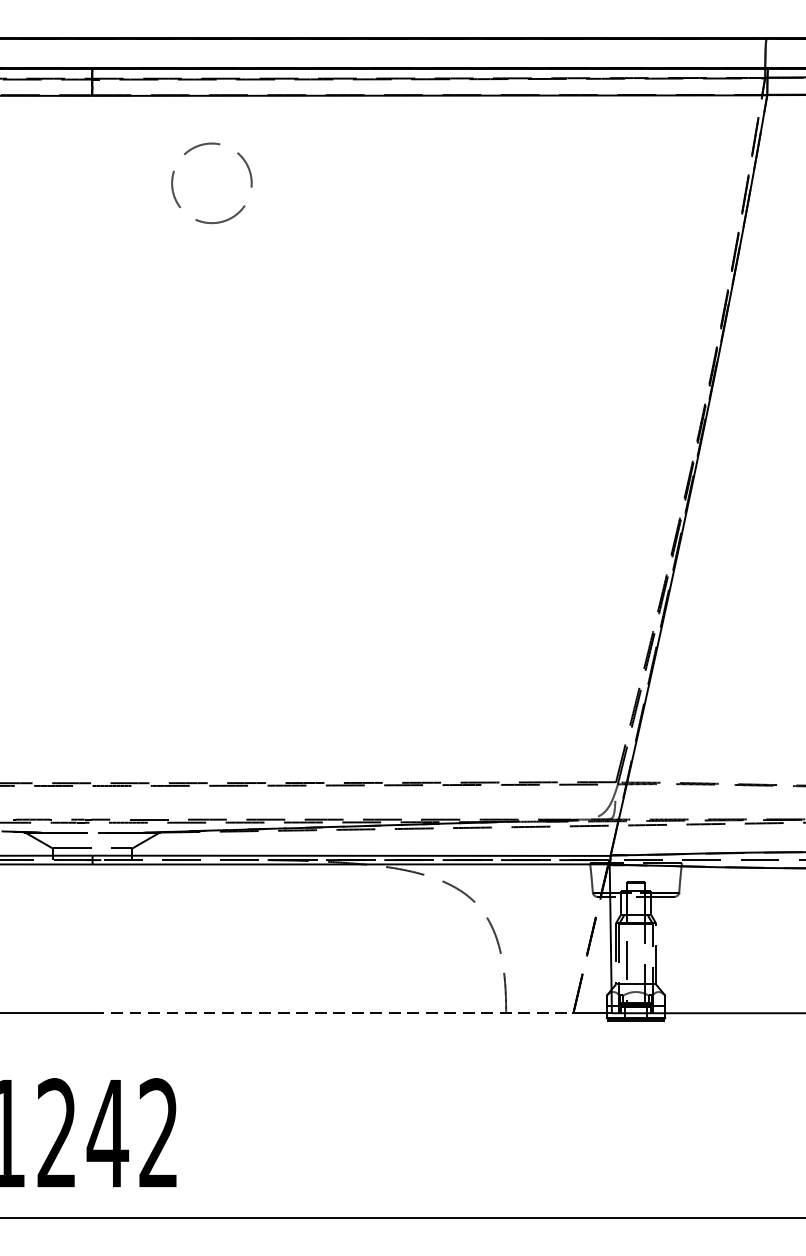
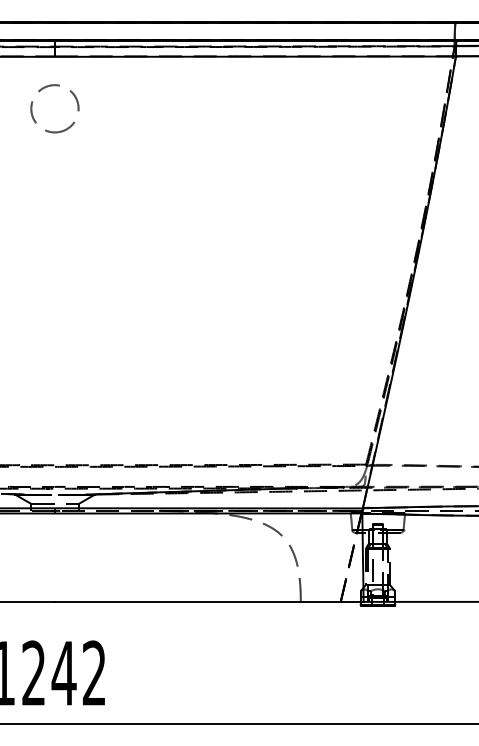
part: (175, 172) -> (33, 102), moved
line: (332, 1012) -> (197, 601), dashed -> solid

